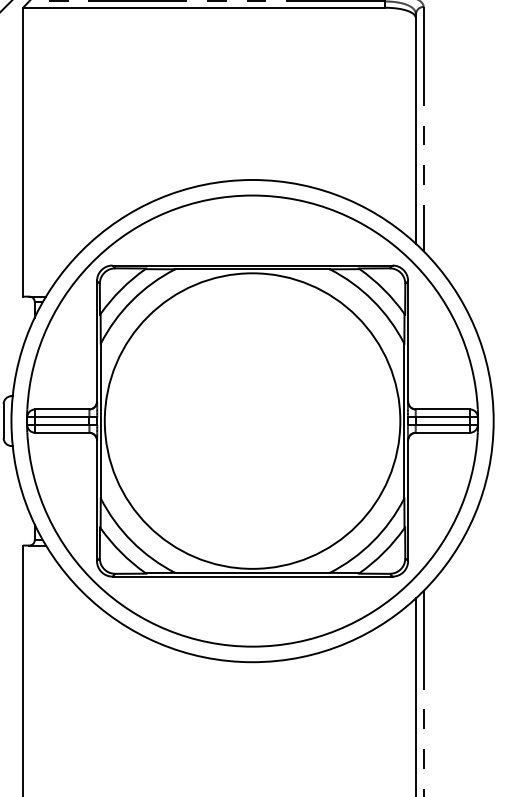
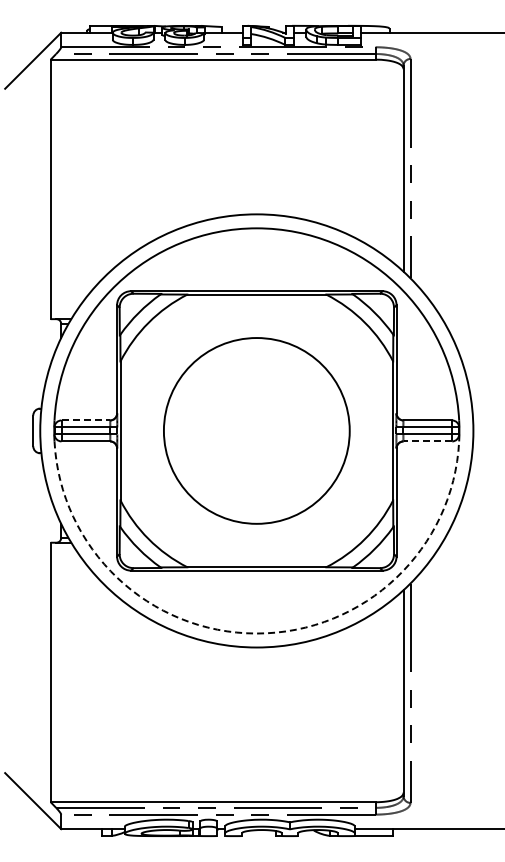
line: (62, 409) -> (86, 420), solid -> dashed
circle: (252, 420) -> (256, 430), size x0.7
line: (442, 432) -> (427, 441), solid -> dashed
arc: (252, 646) -> (256, 633), solid -> dashed

